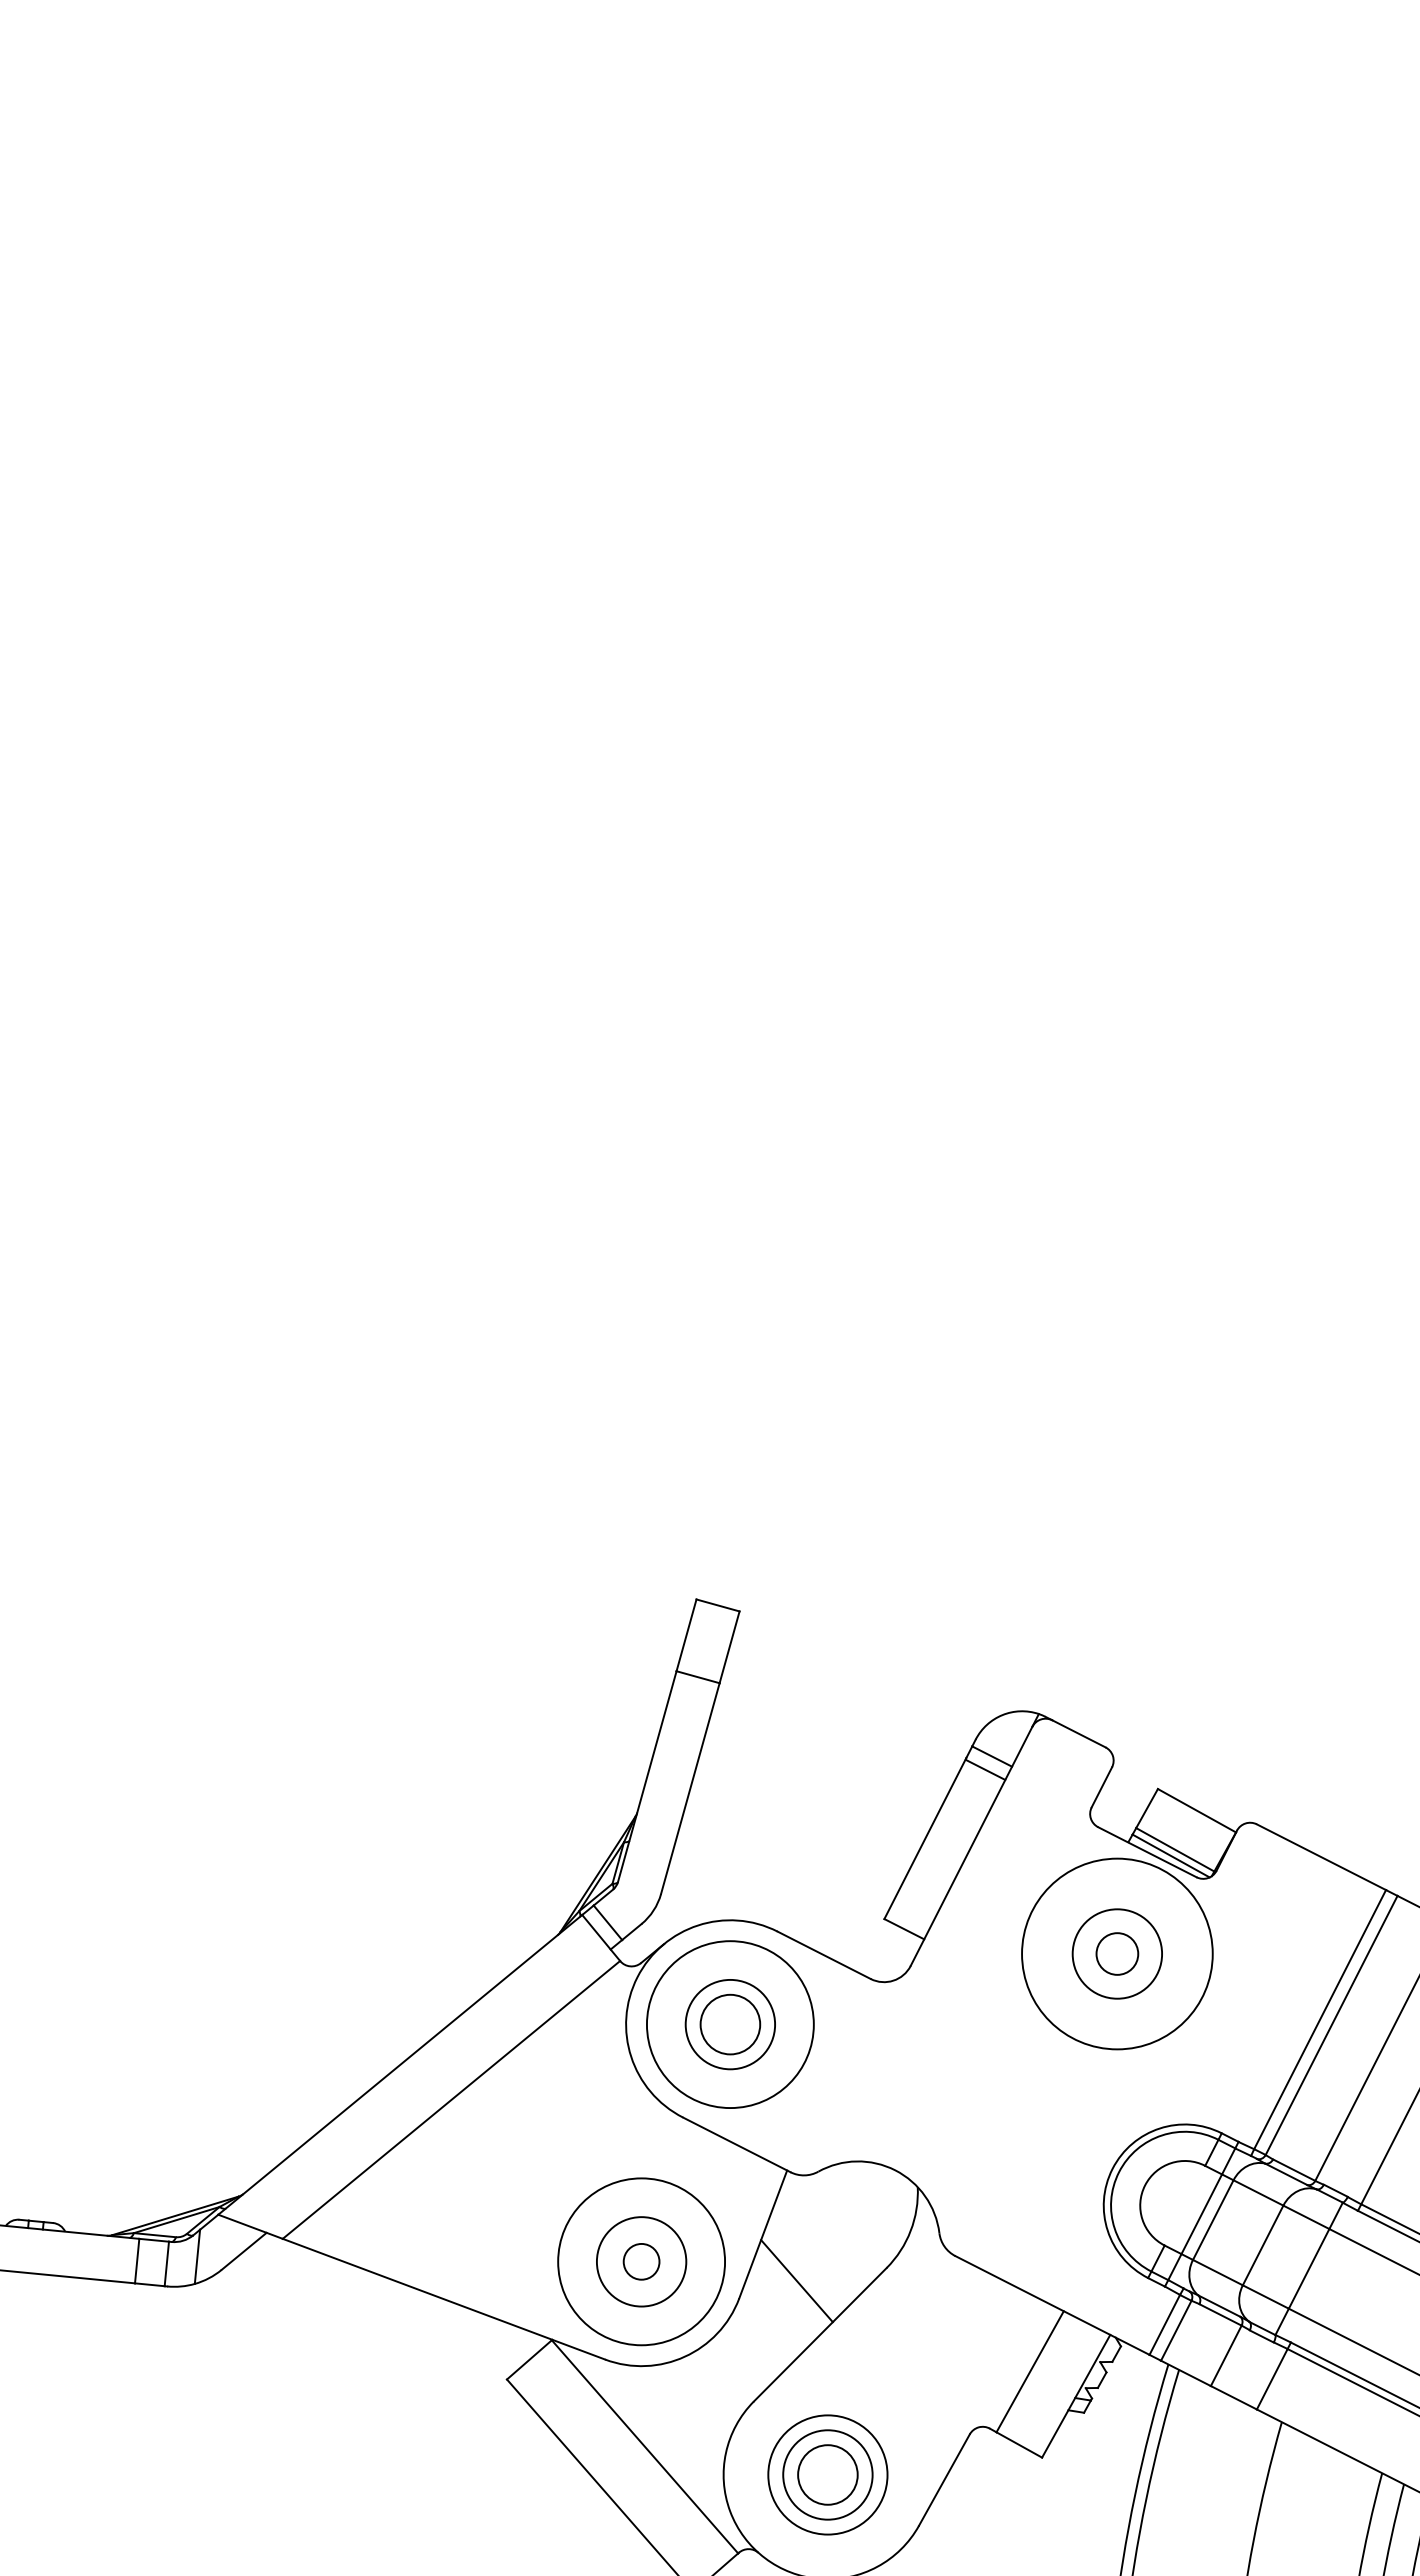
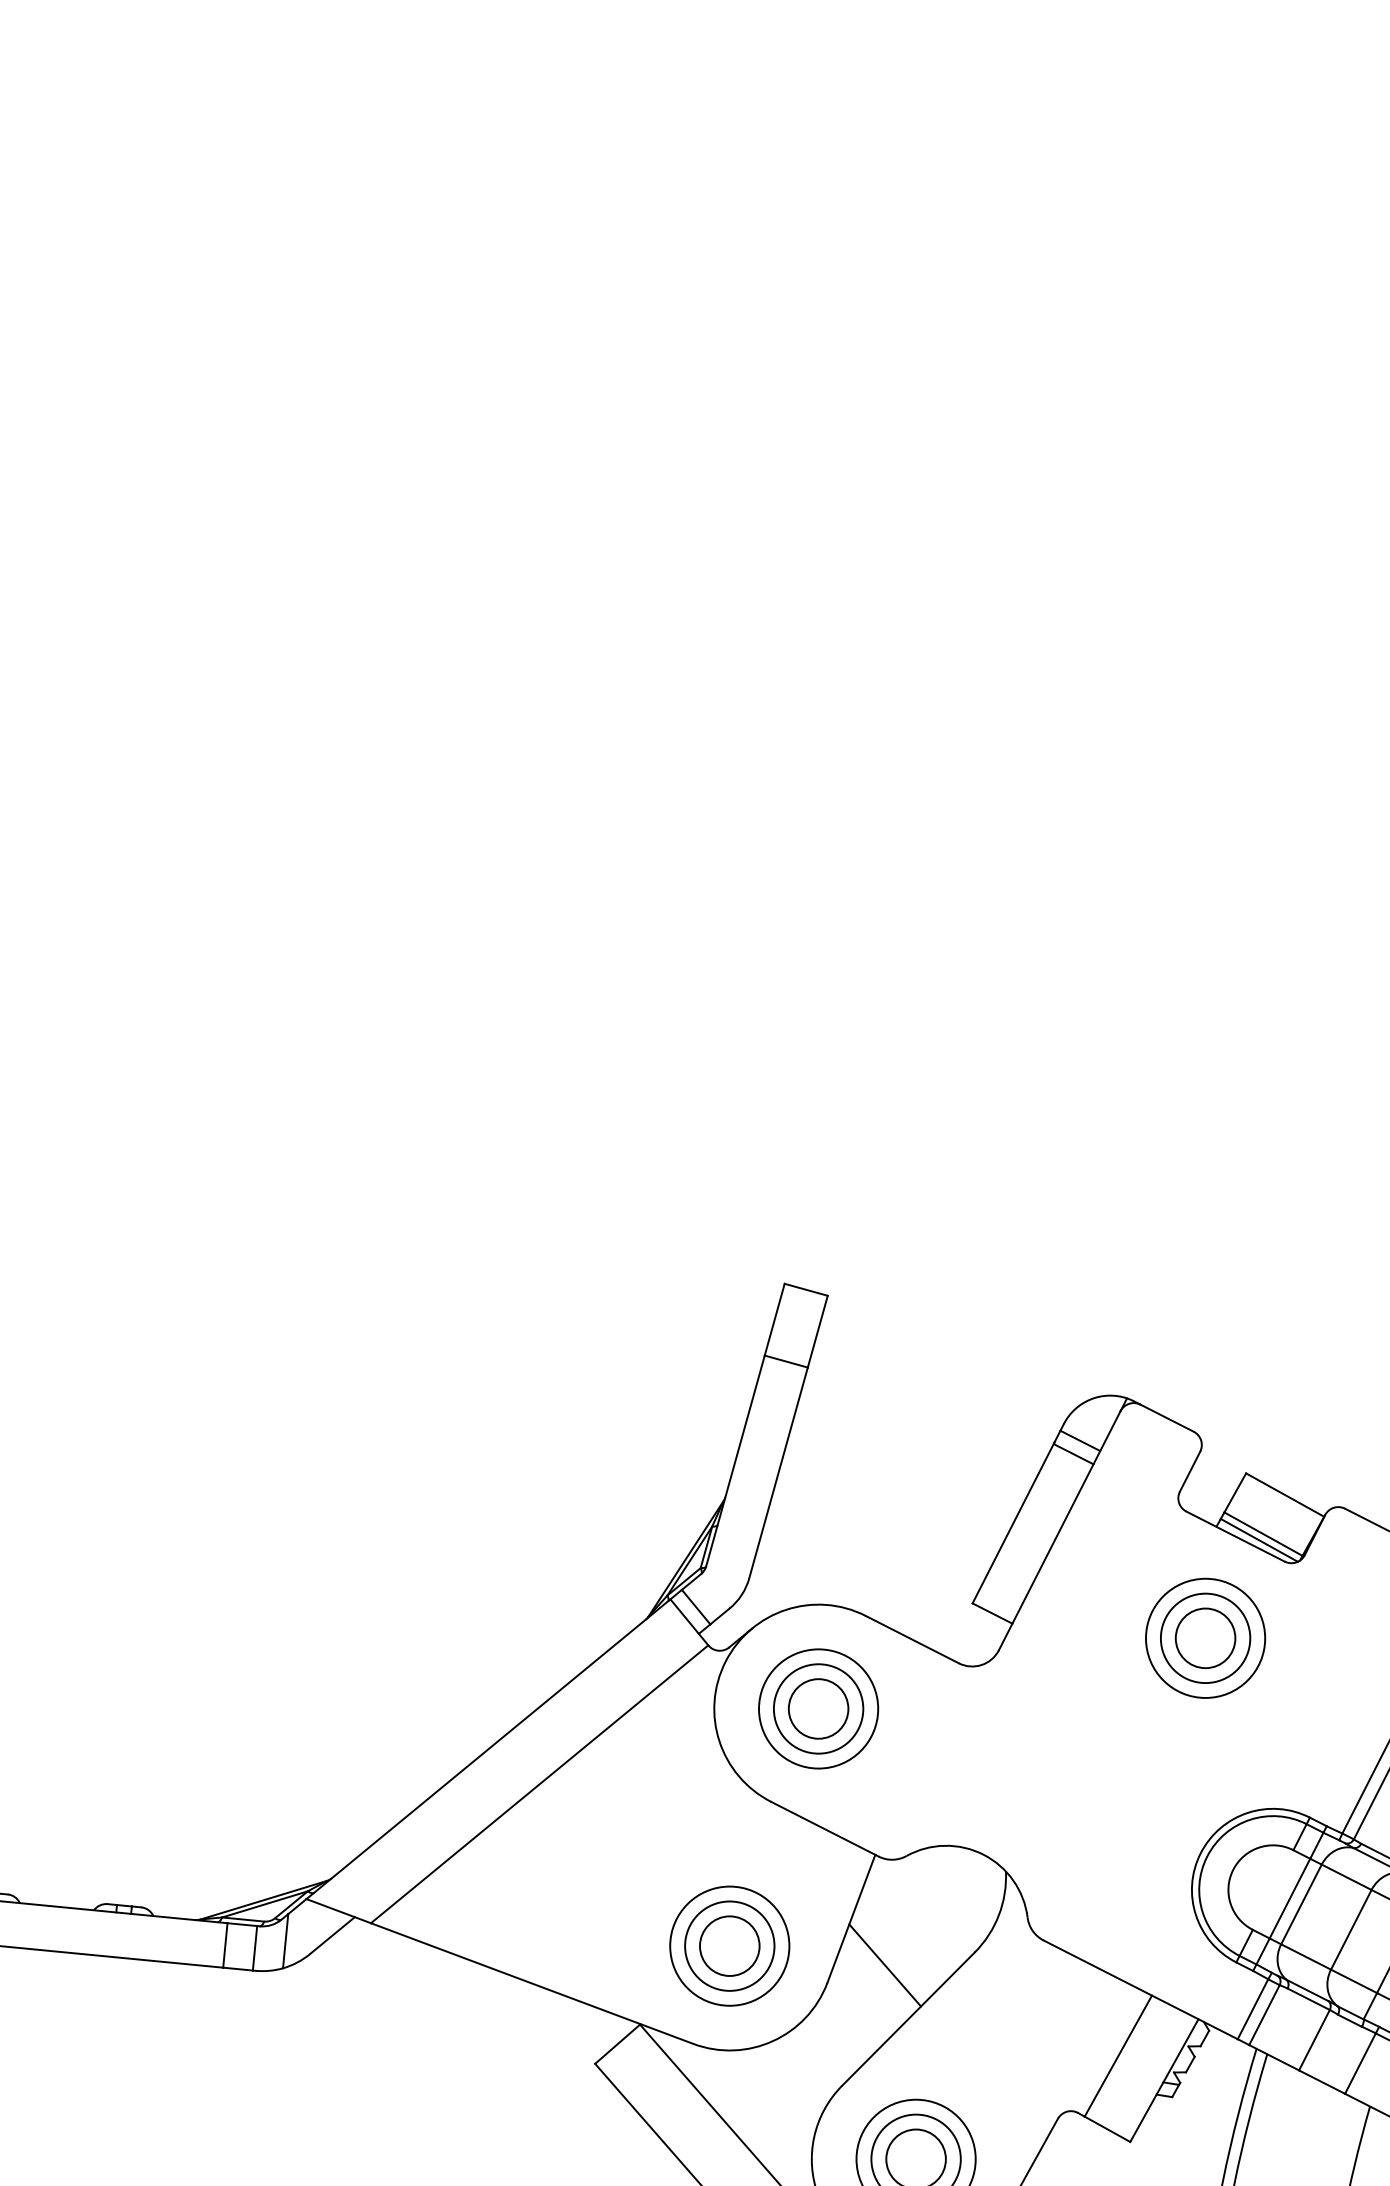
circle: (1116, 1953) -> (1204, 1637), size x0.62
circle: (1117, 1953) -> (1205, 1637), size x1.43
circle: (730, 2024) -> (818, 1708), size x0.71
circle: (641, 2261) -> (729, 1945), size x0.71
circle: (641, 2261) -> (729, 1945), size x1.67

